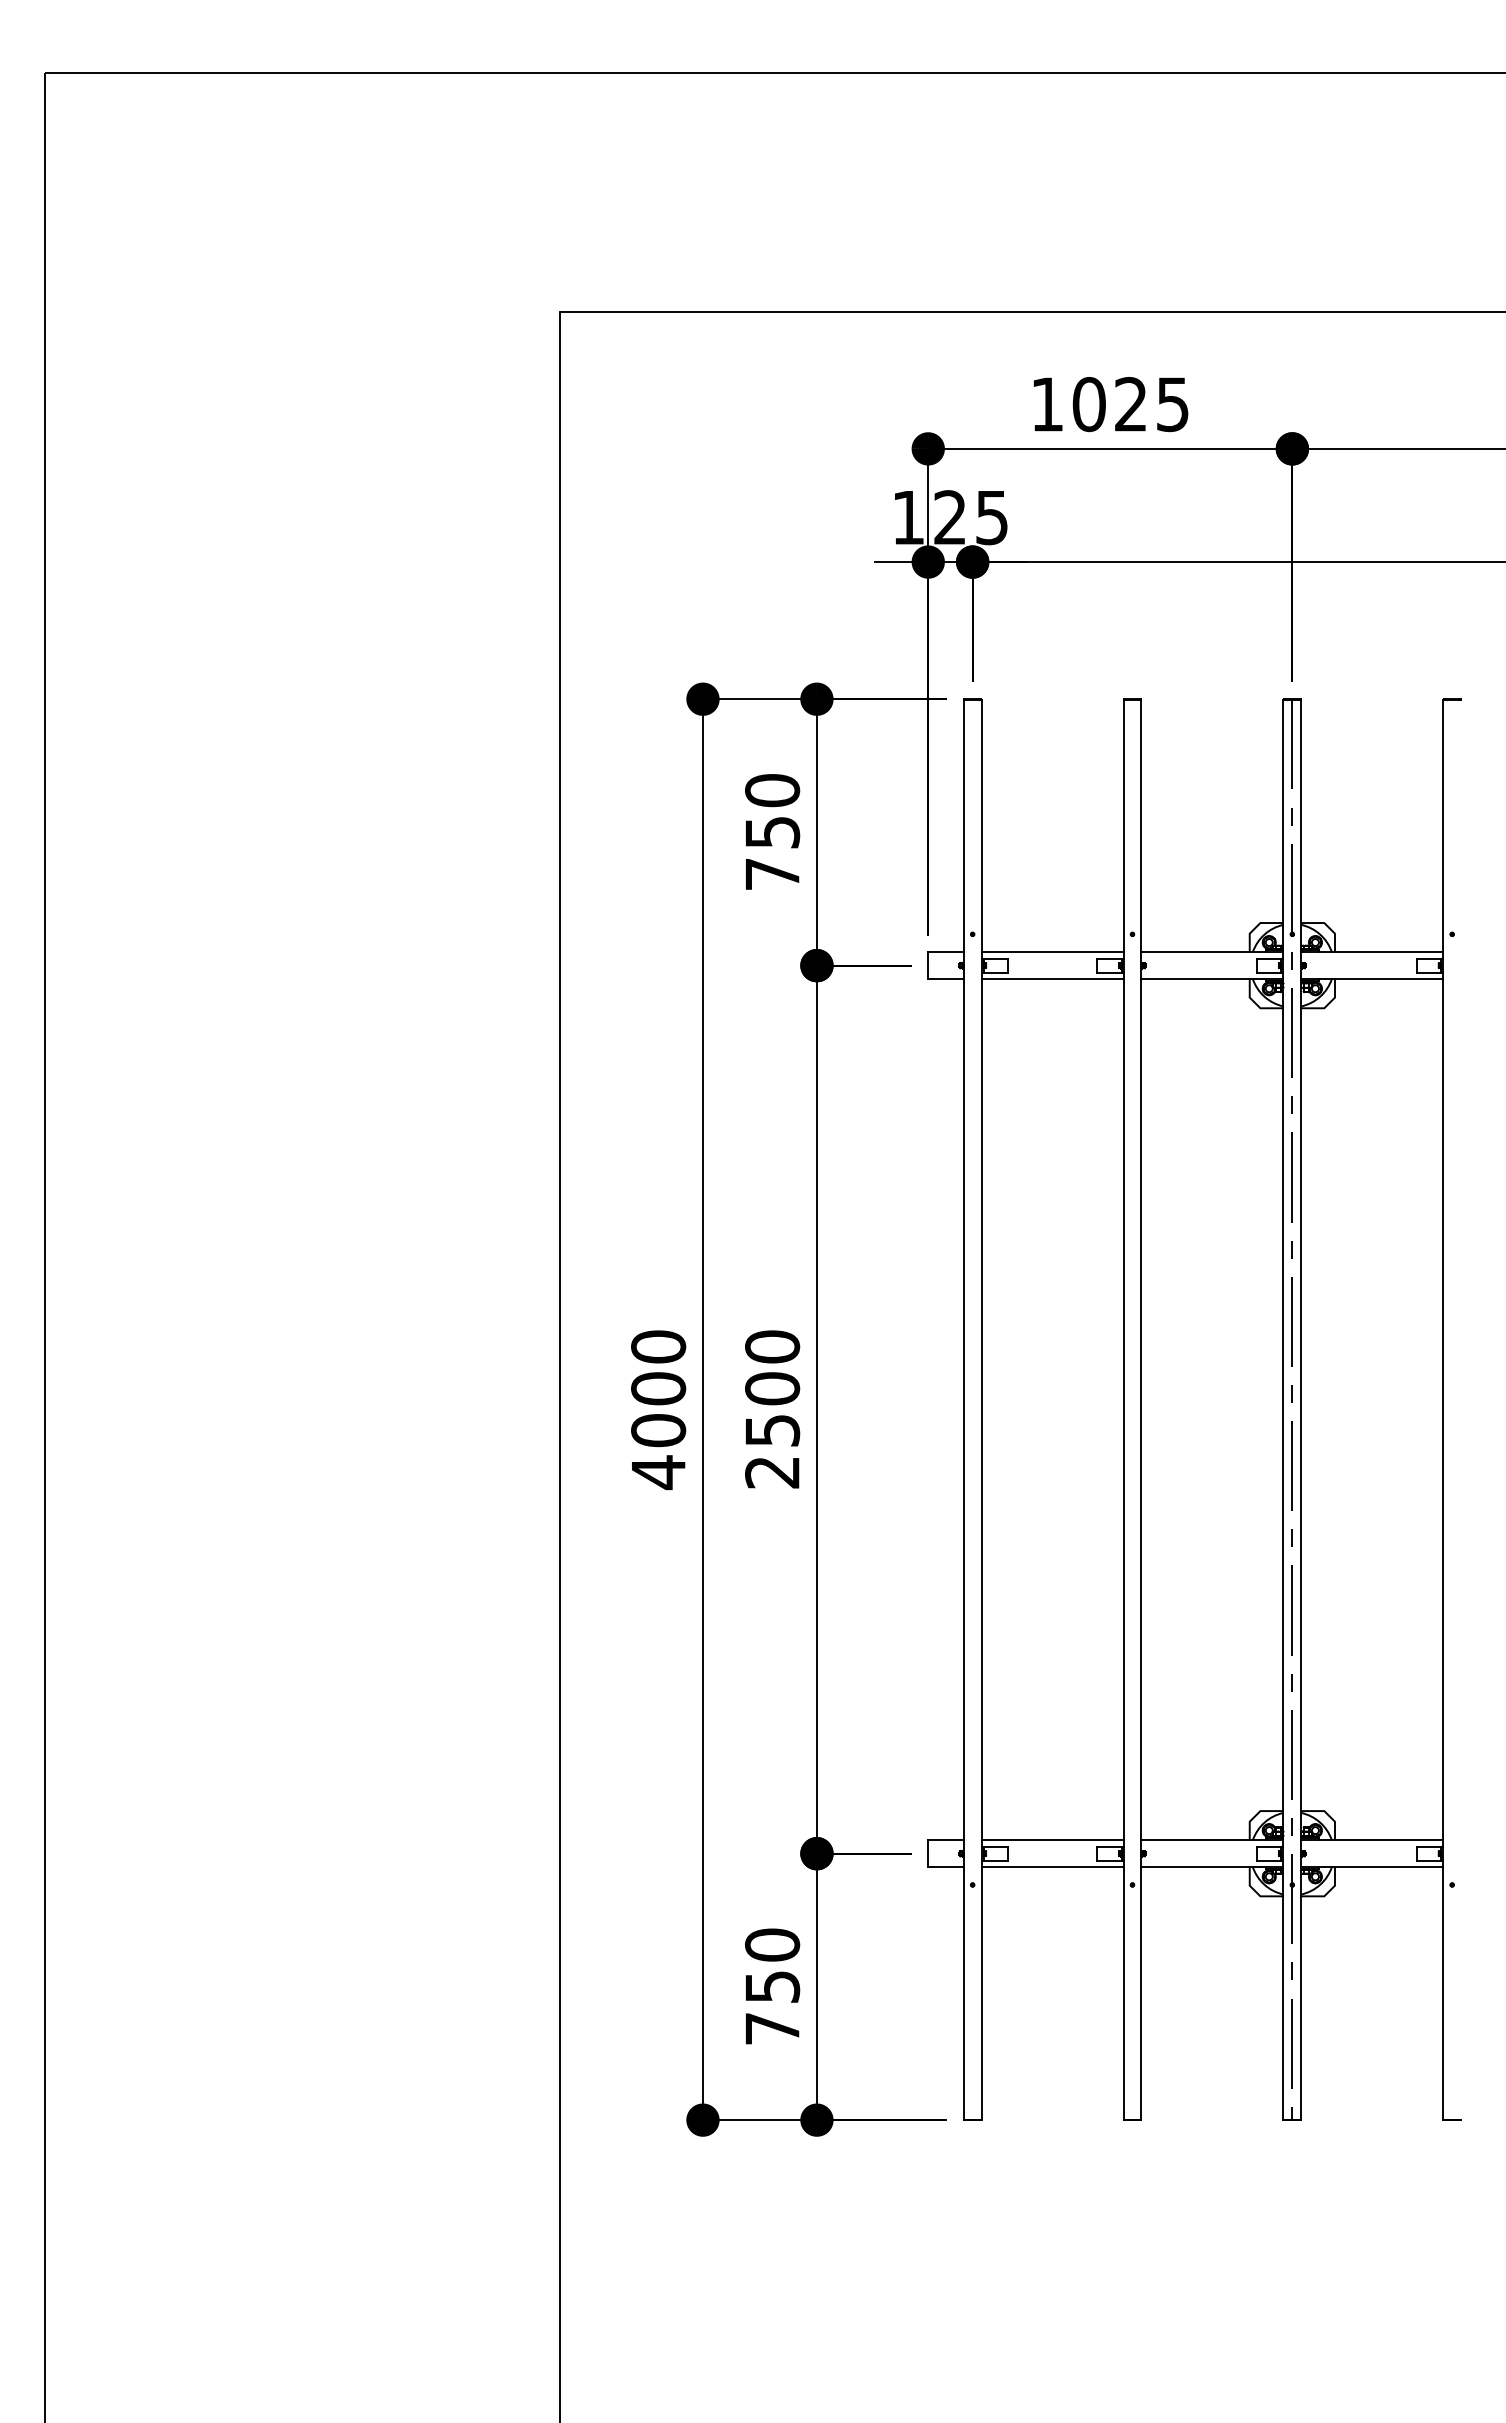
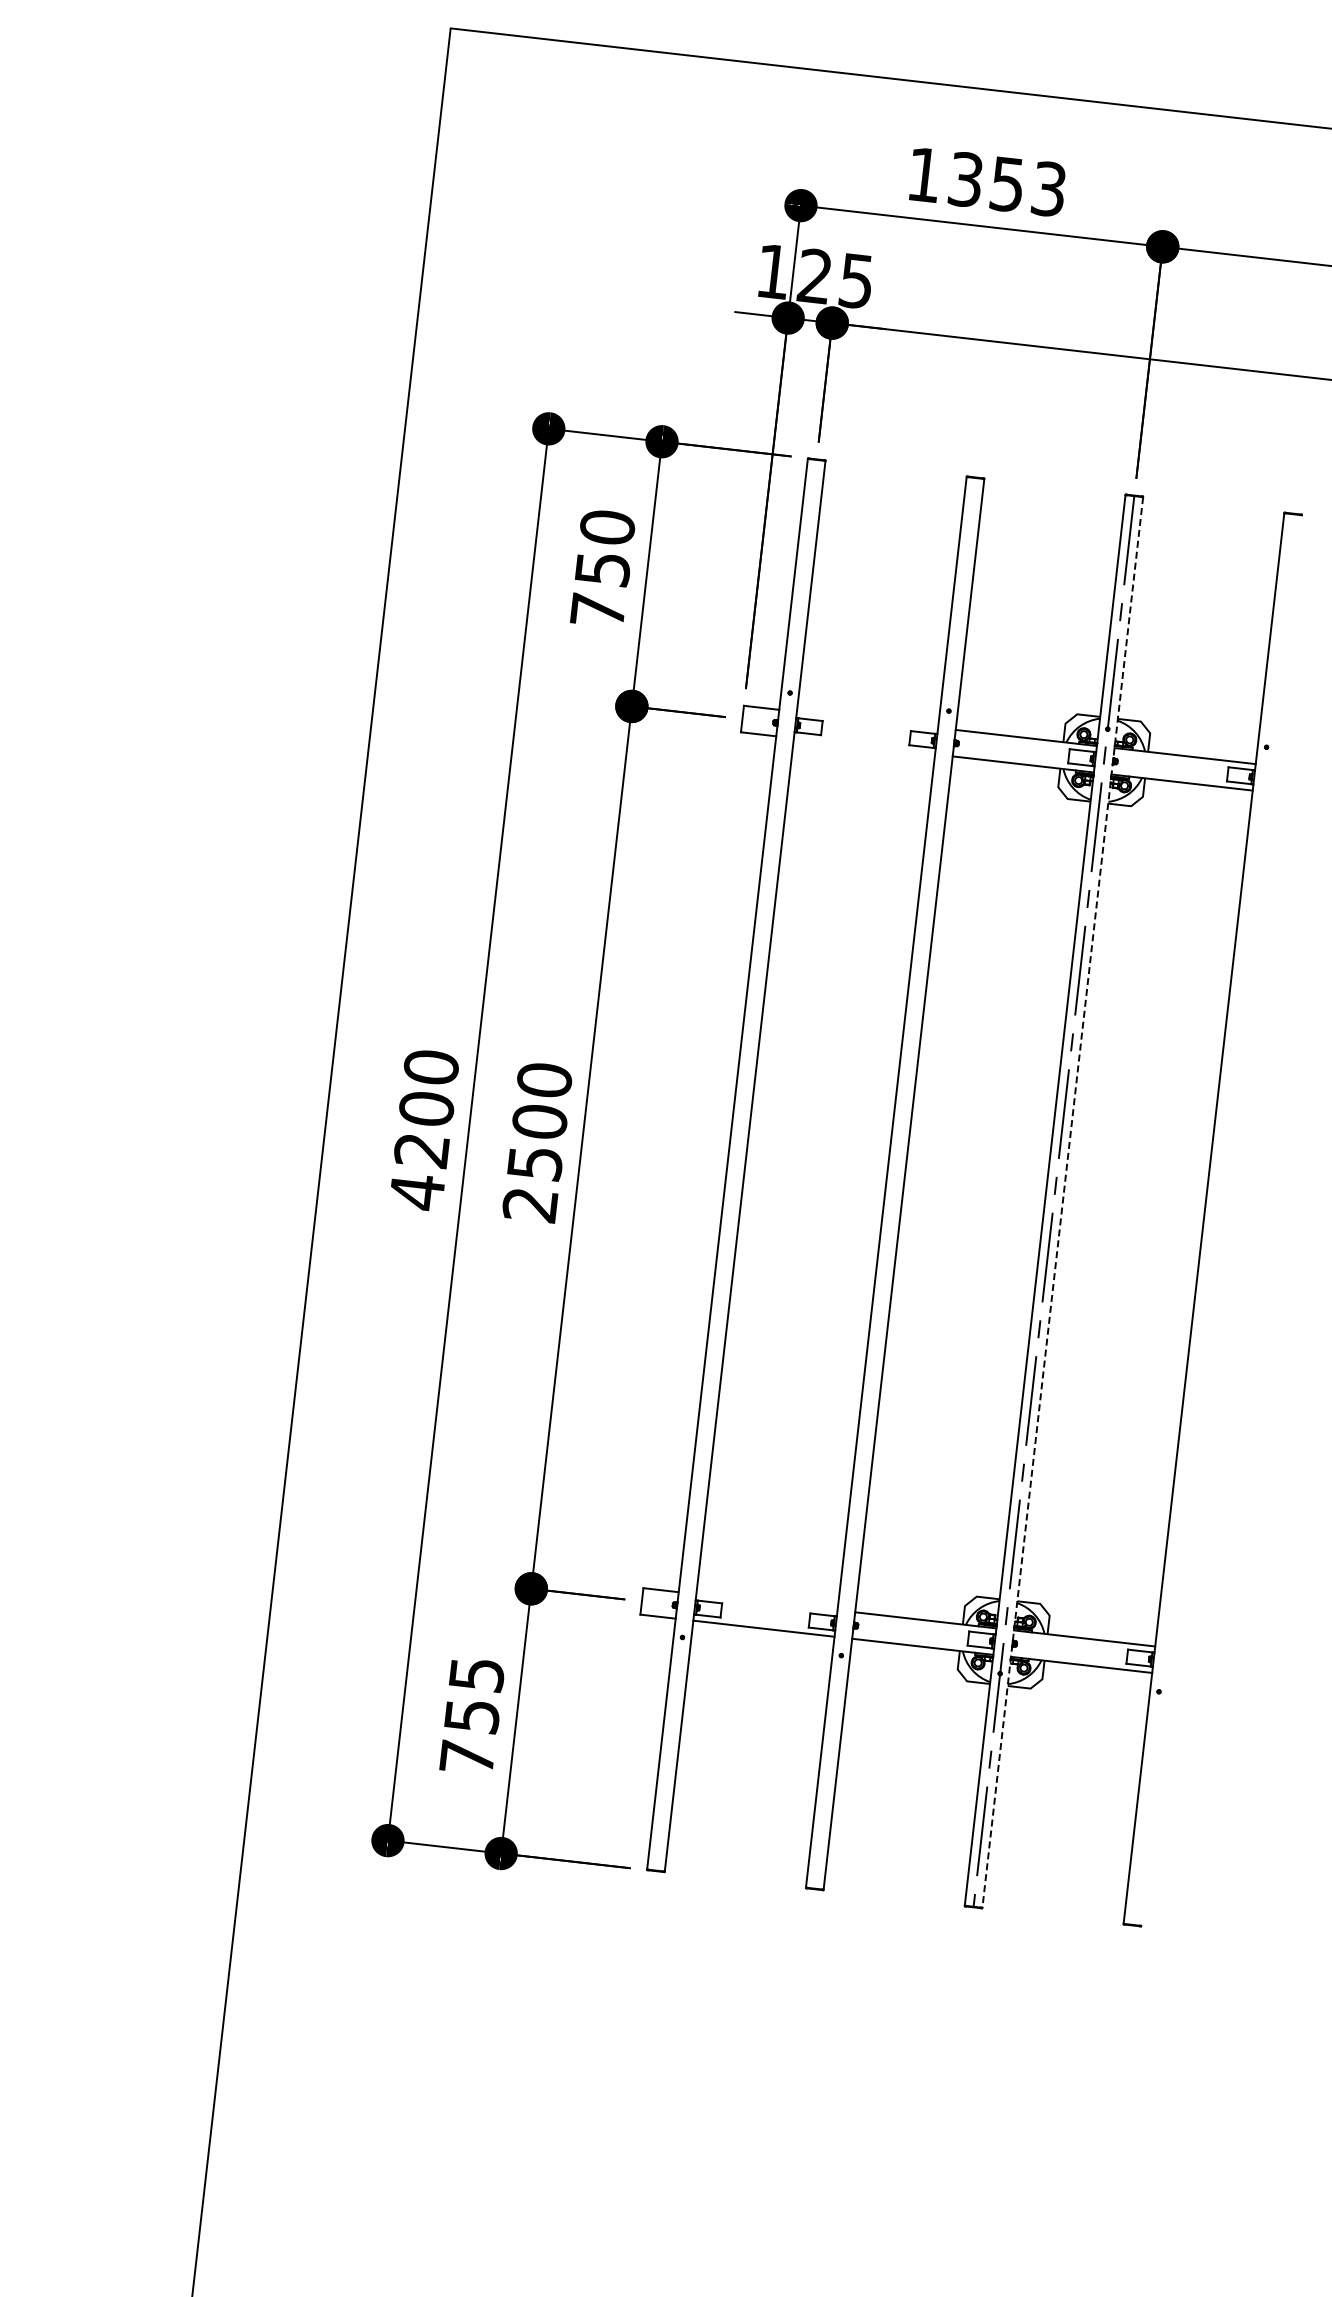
text: (1130, 404) -> (1006, 184), 1025 -> 1353
line: (1052, 952) -> (867, 720), removed
line: (1052, 978) -> (864, 745), removed
line: (1301, 1409) -> (1063, 1202), solid -> dashed
text: (658, 1430) -> (421, 1150), 4000 -> 4200
line: (1052, 1840) -> (766, 1602), removed
text: (772, 1944) -> (476, 1673), 750 -> 755

